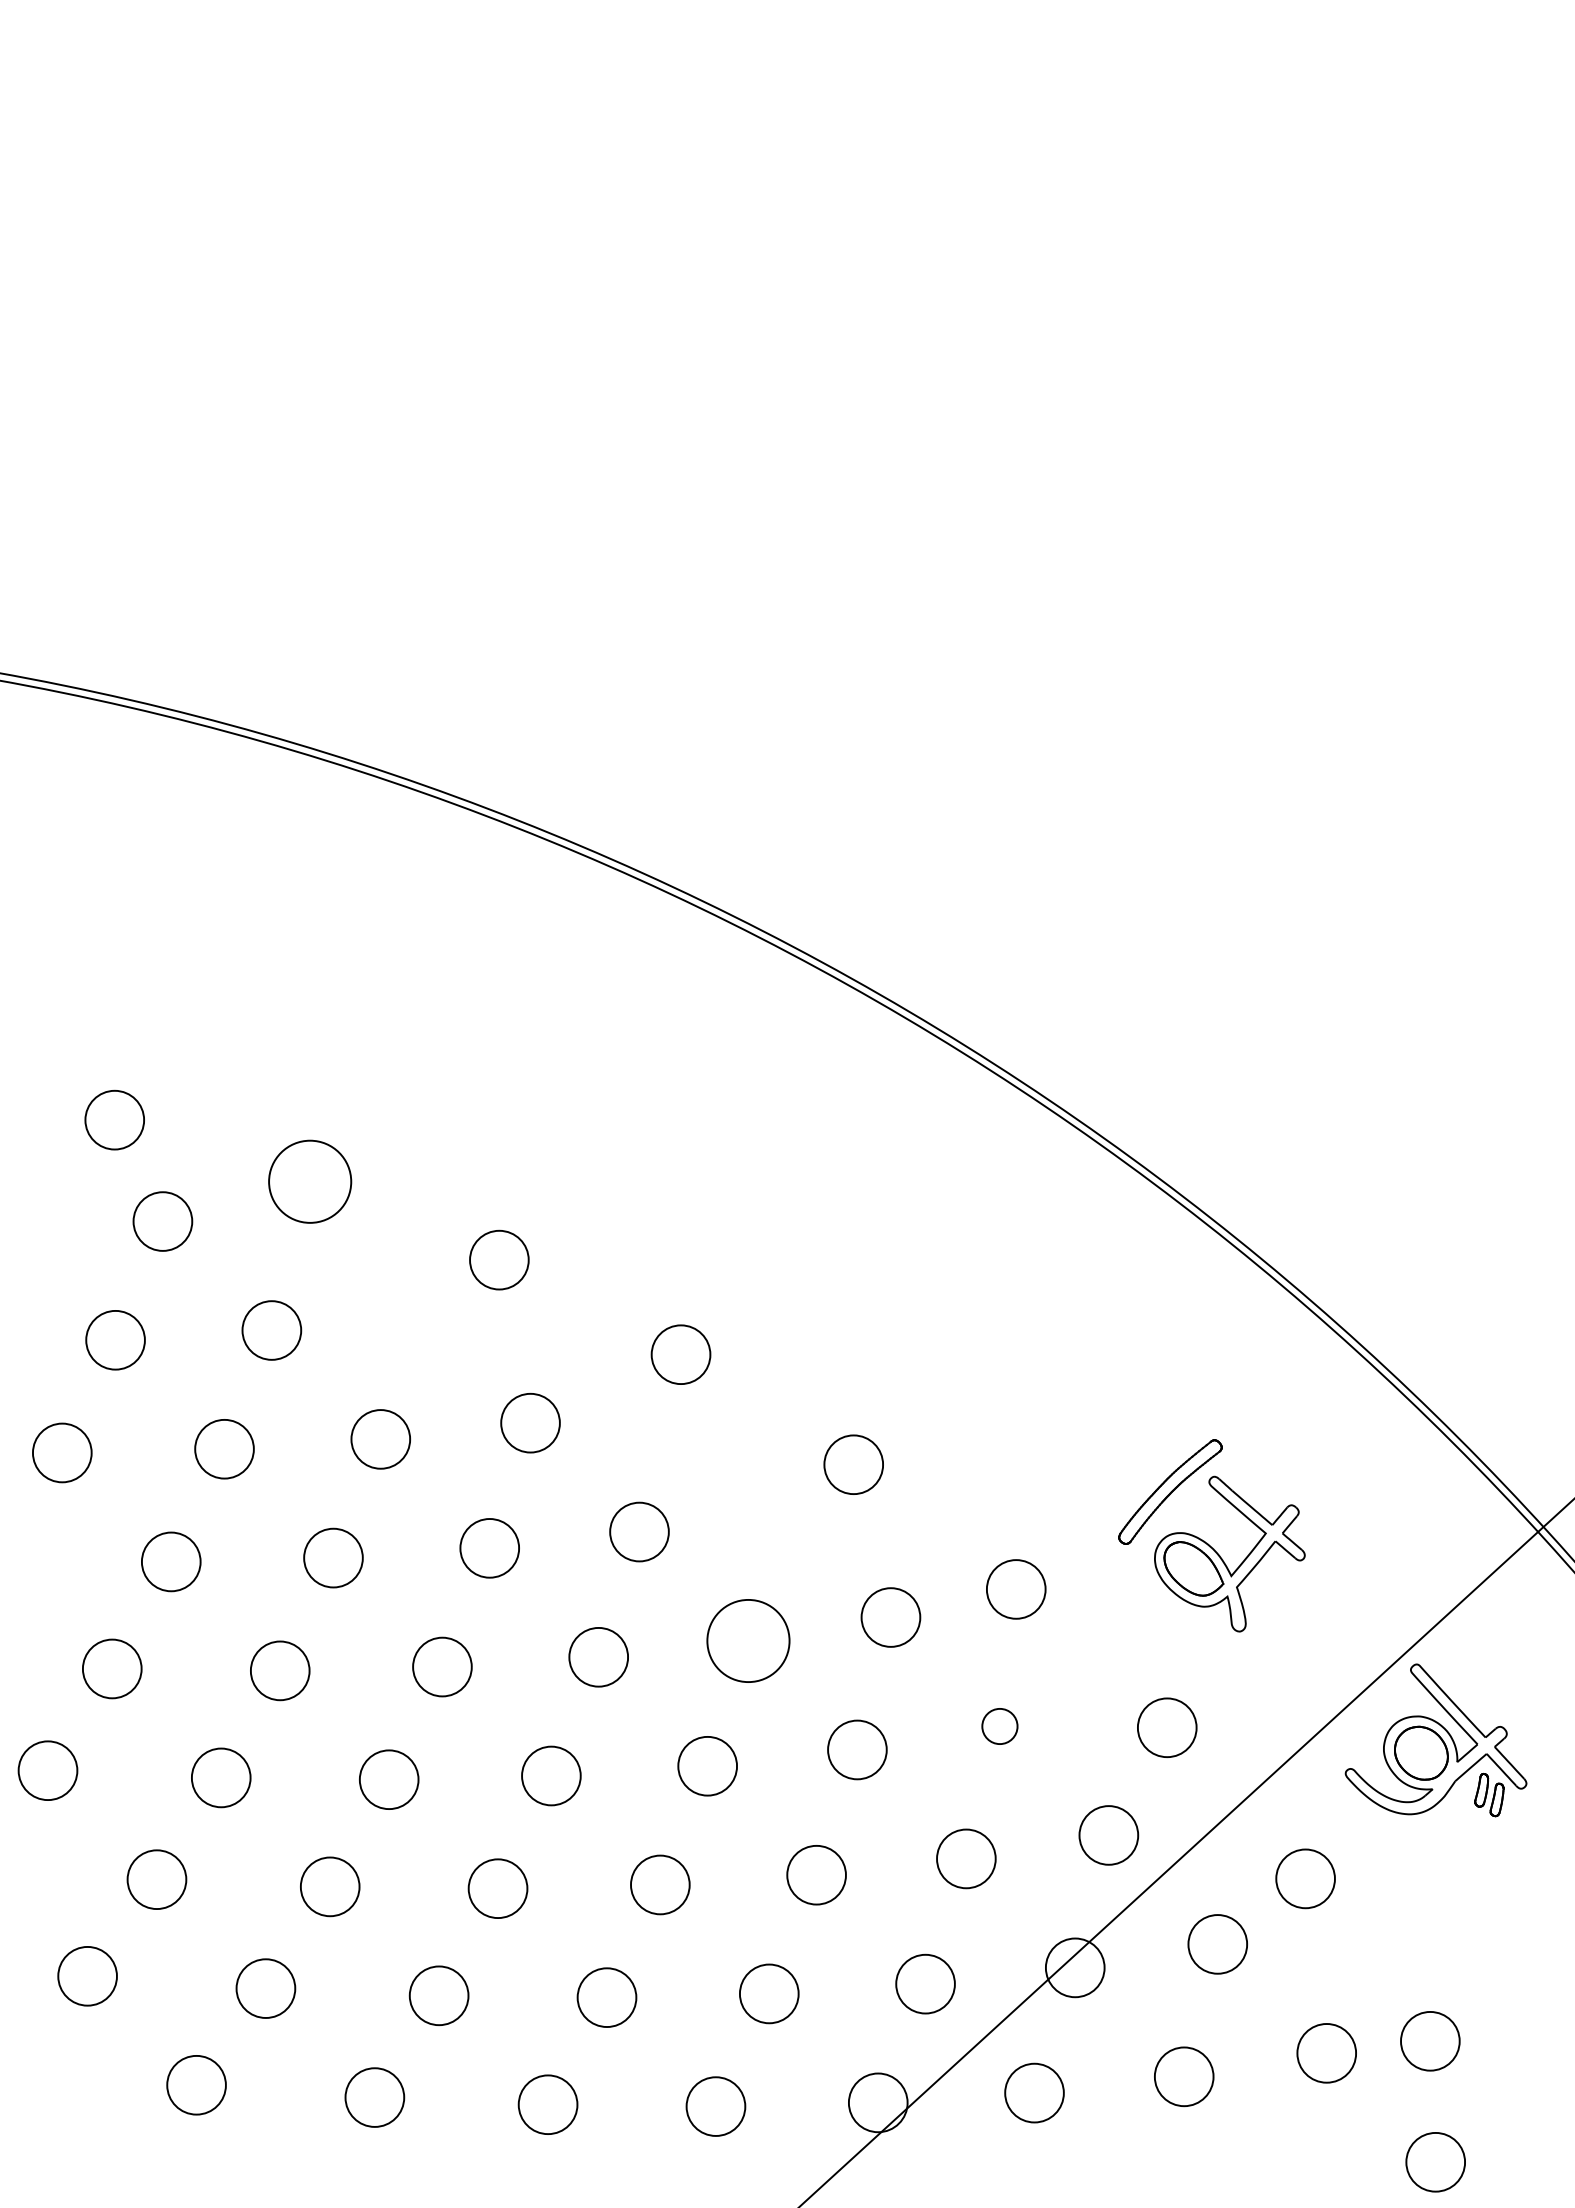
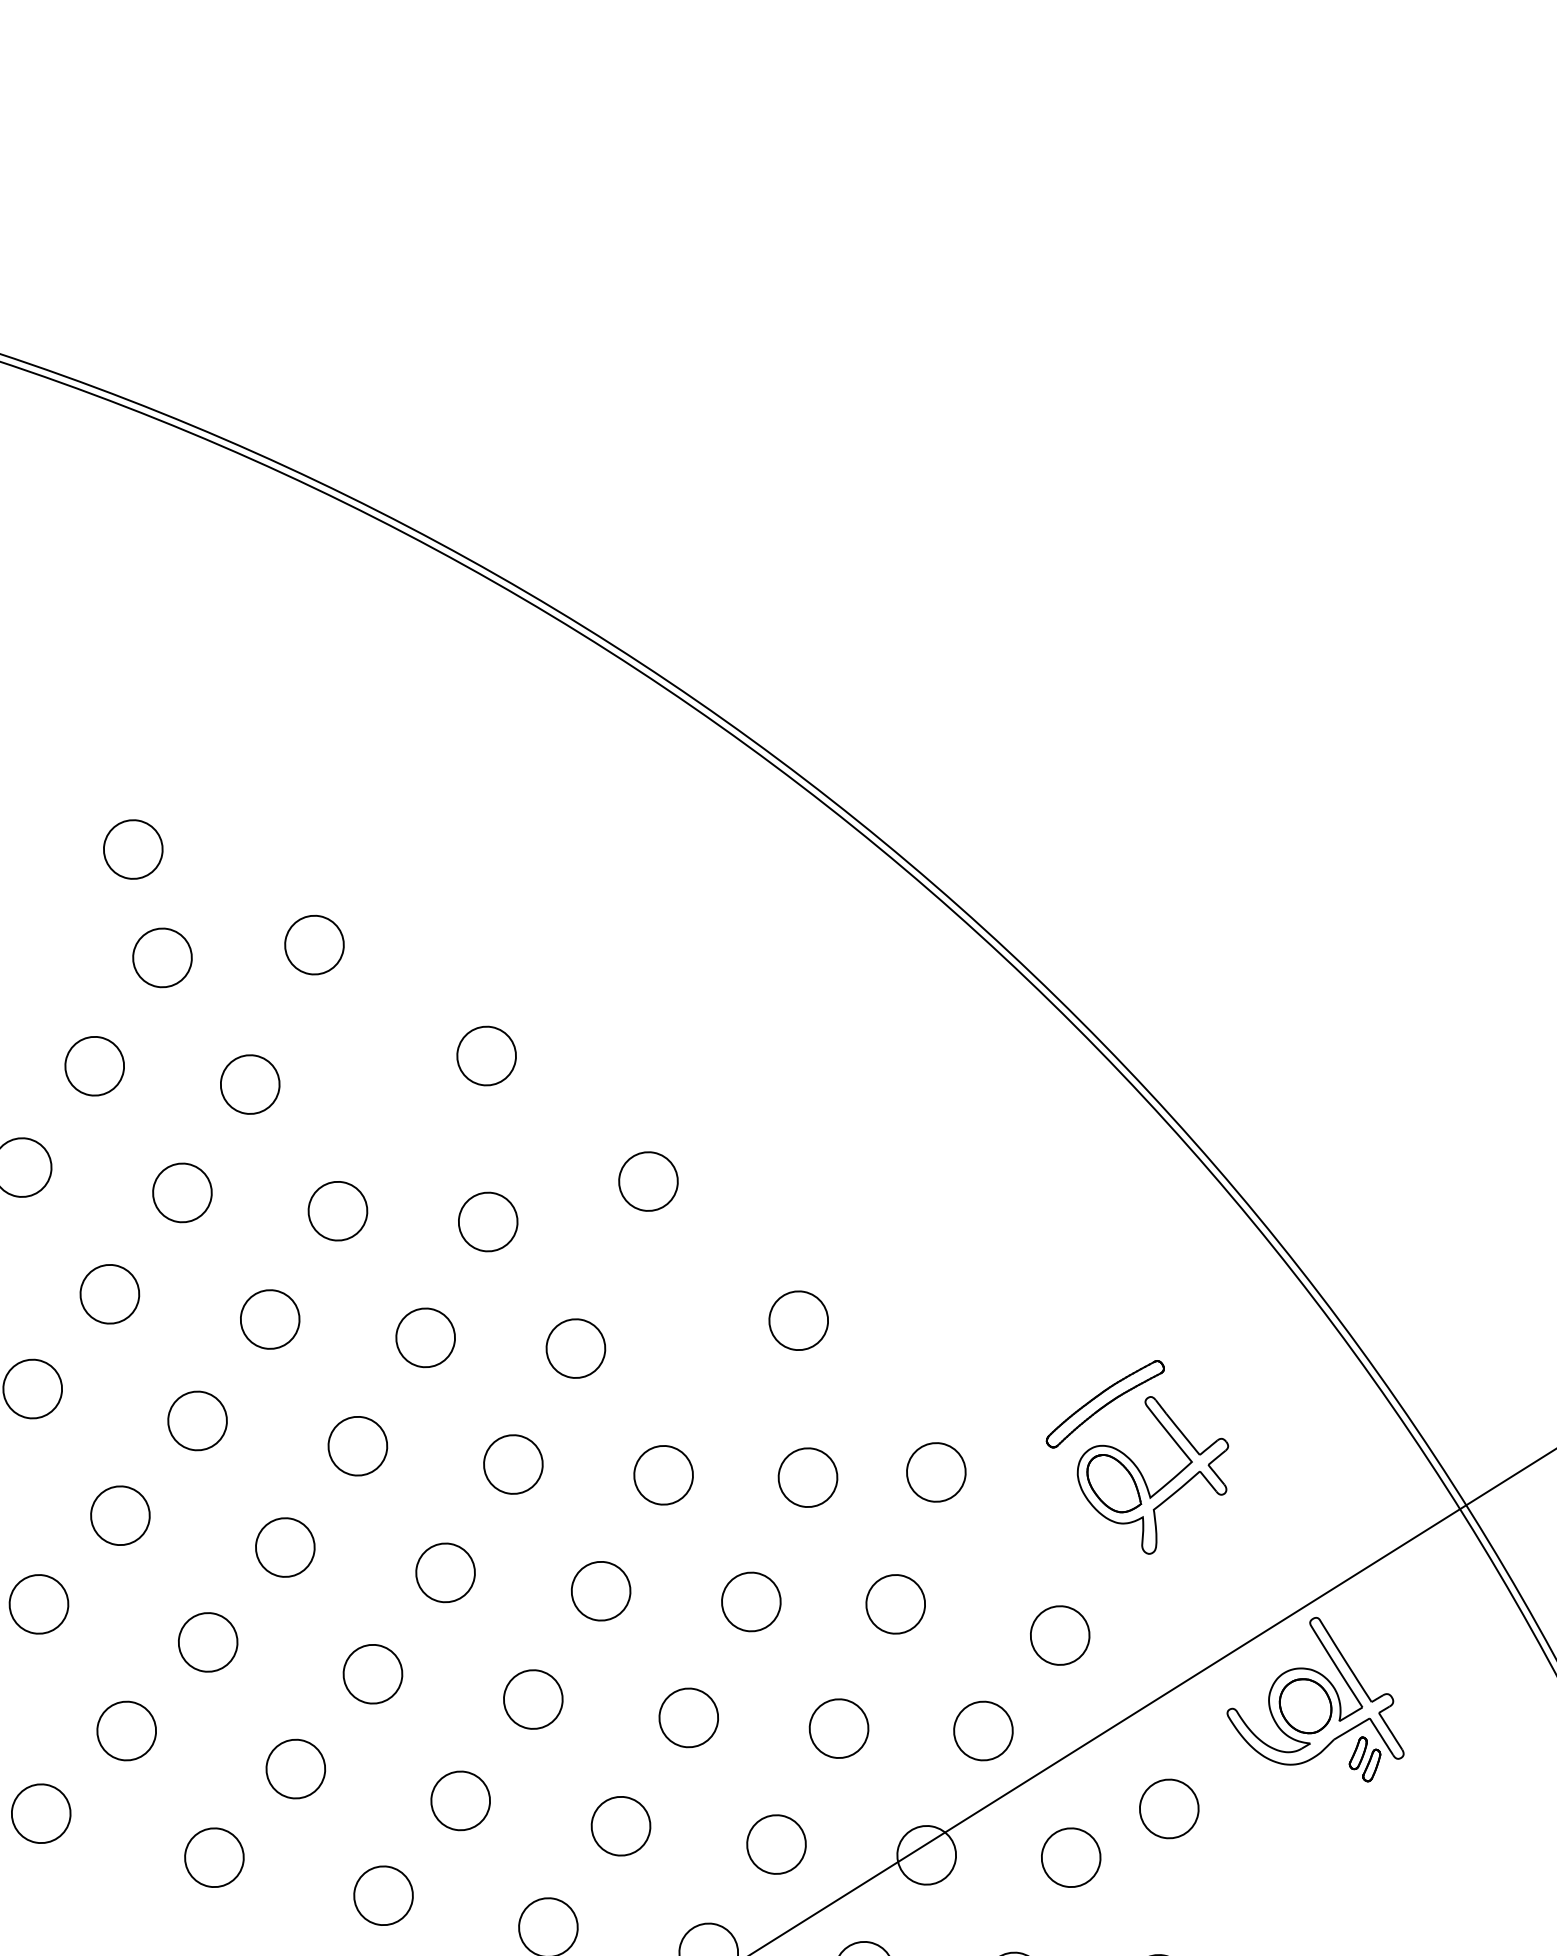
circle: (309, 1181) -> (313, 944), size x0.71
circle: (748, 1640) -> (663, 1474), size x0.71
circle: (999, 1726) -> (895, 1604), size x1.67

